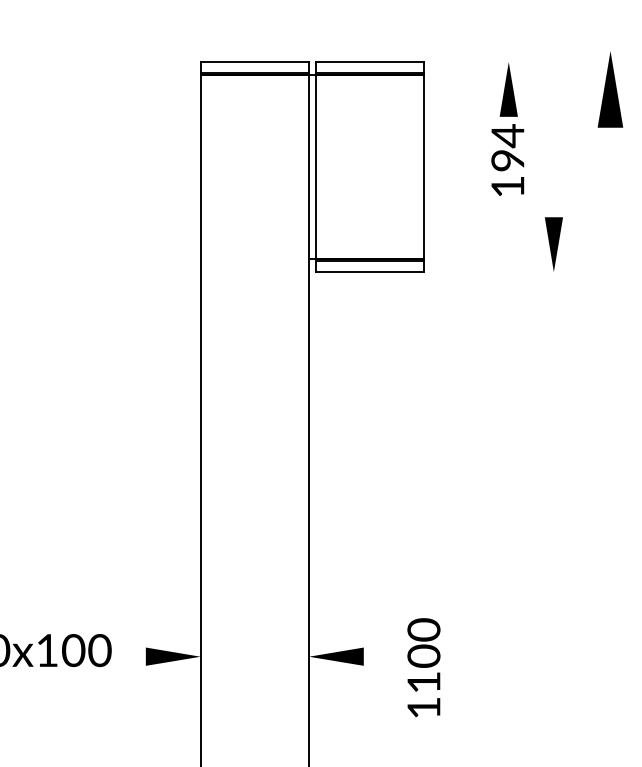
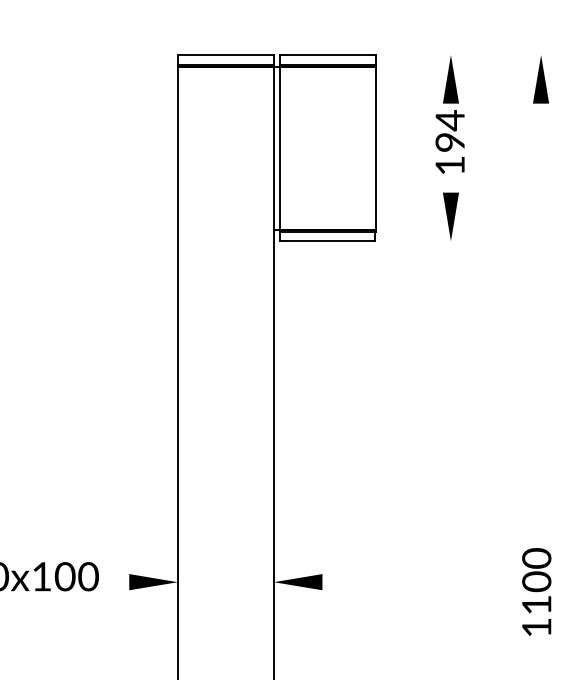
part: (609, 89) -> (540, 79), size x0.71
part: (553, 244) -> (450, 216), moved
text: (423, 667) -> (536, 591), moved

